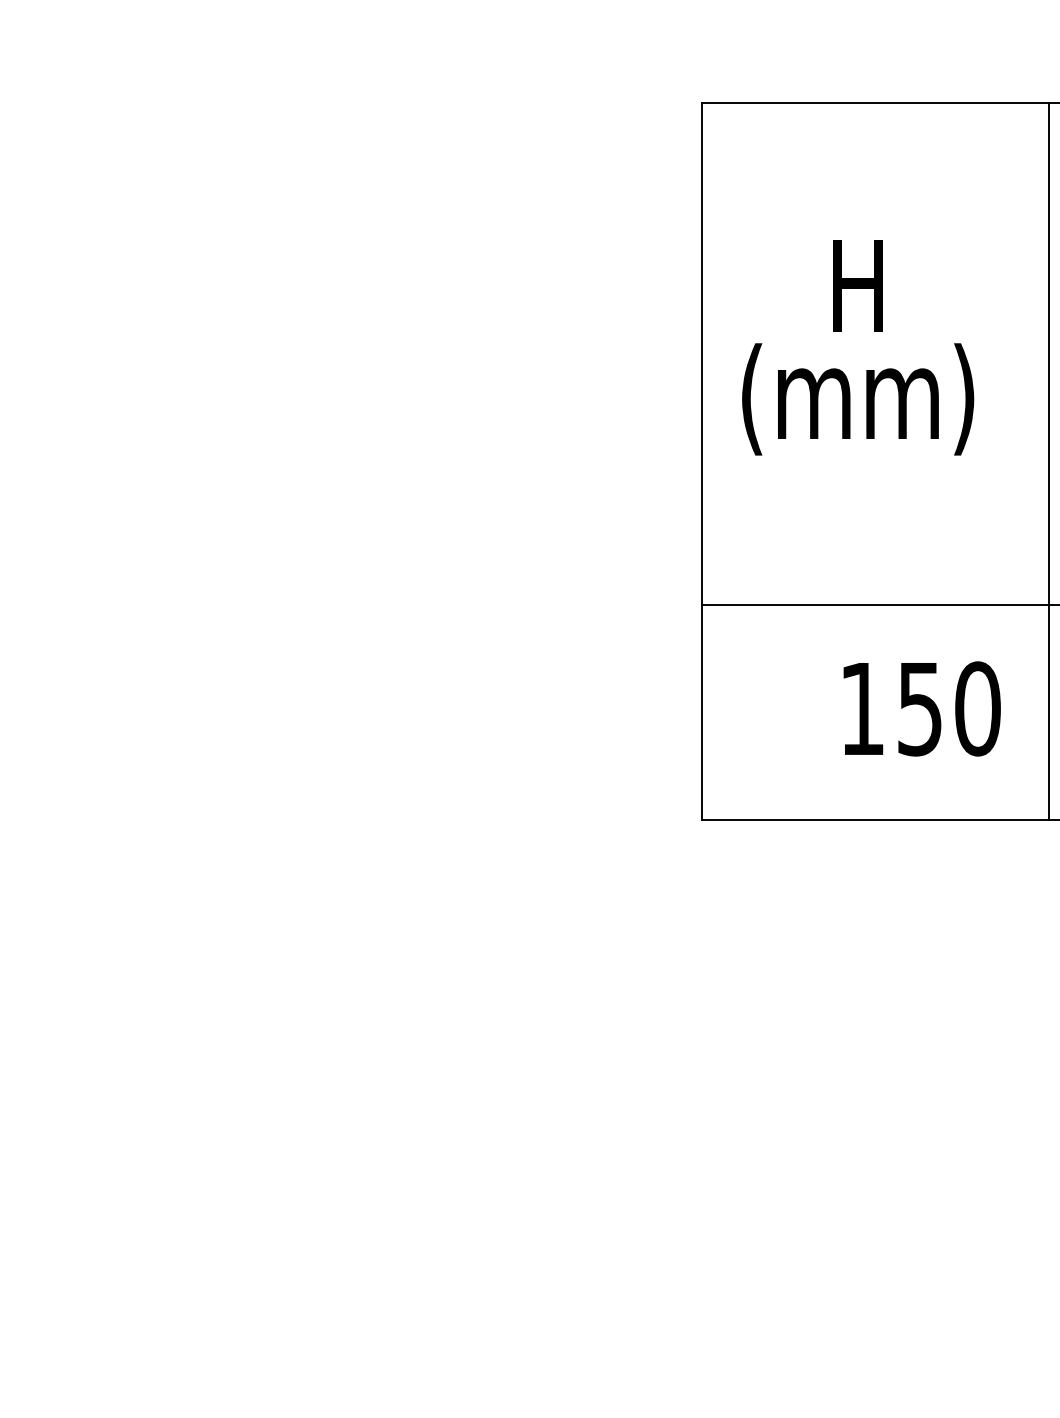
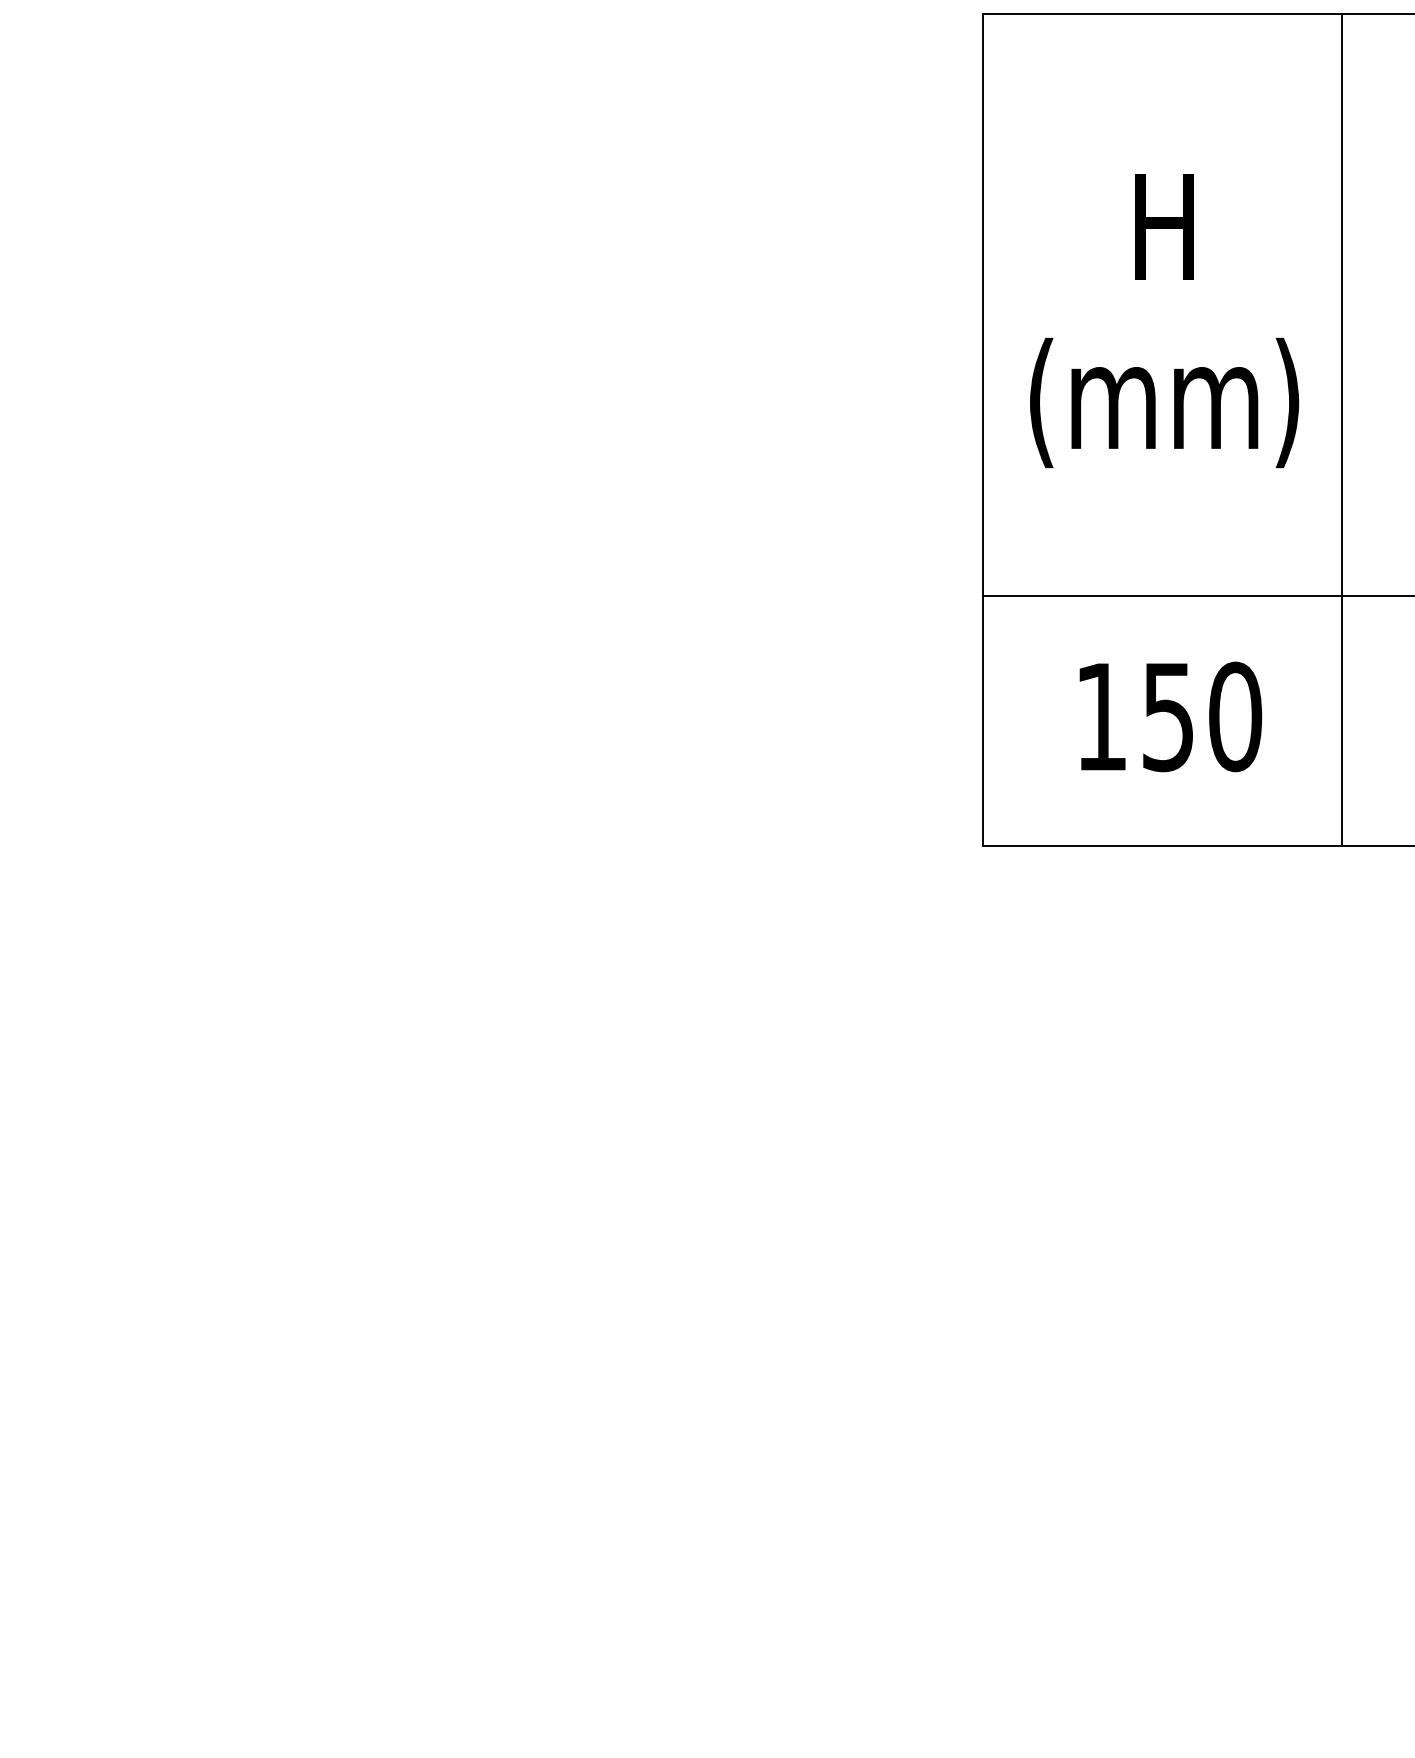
text: (858, 399) -> (1164, 402), moved
line: (1048, 461) -> (1341, 429), moved
text: (921, 708) -> (1170, 716), moved

